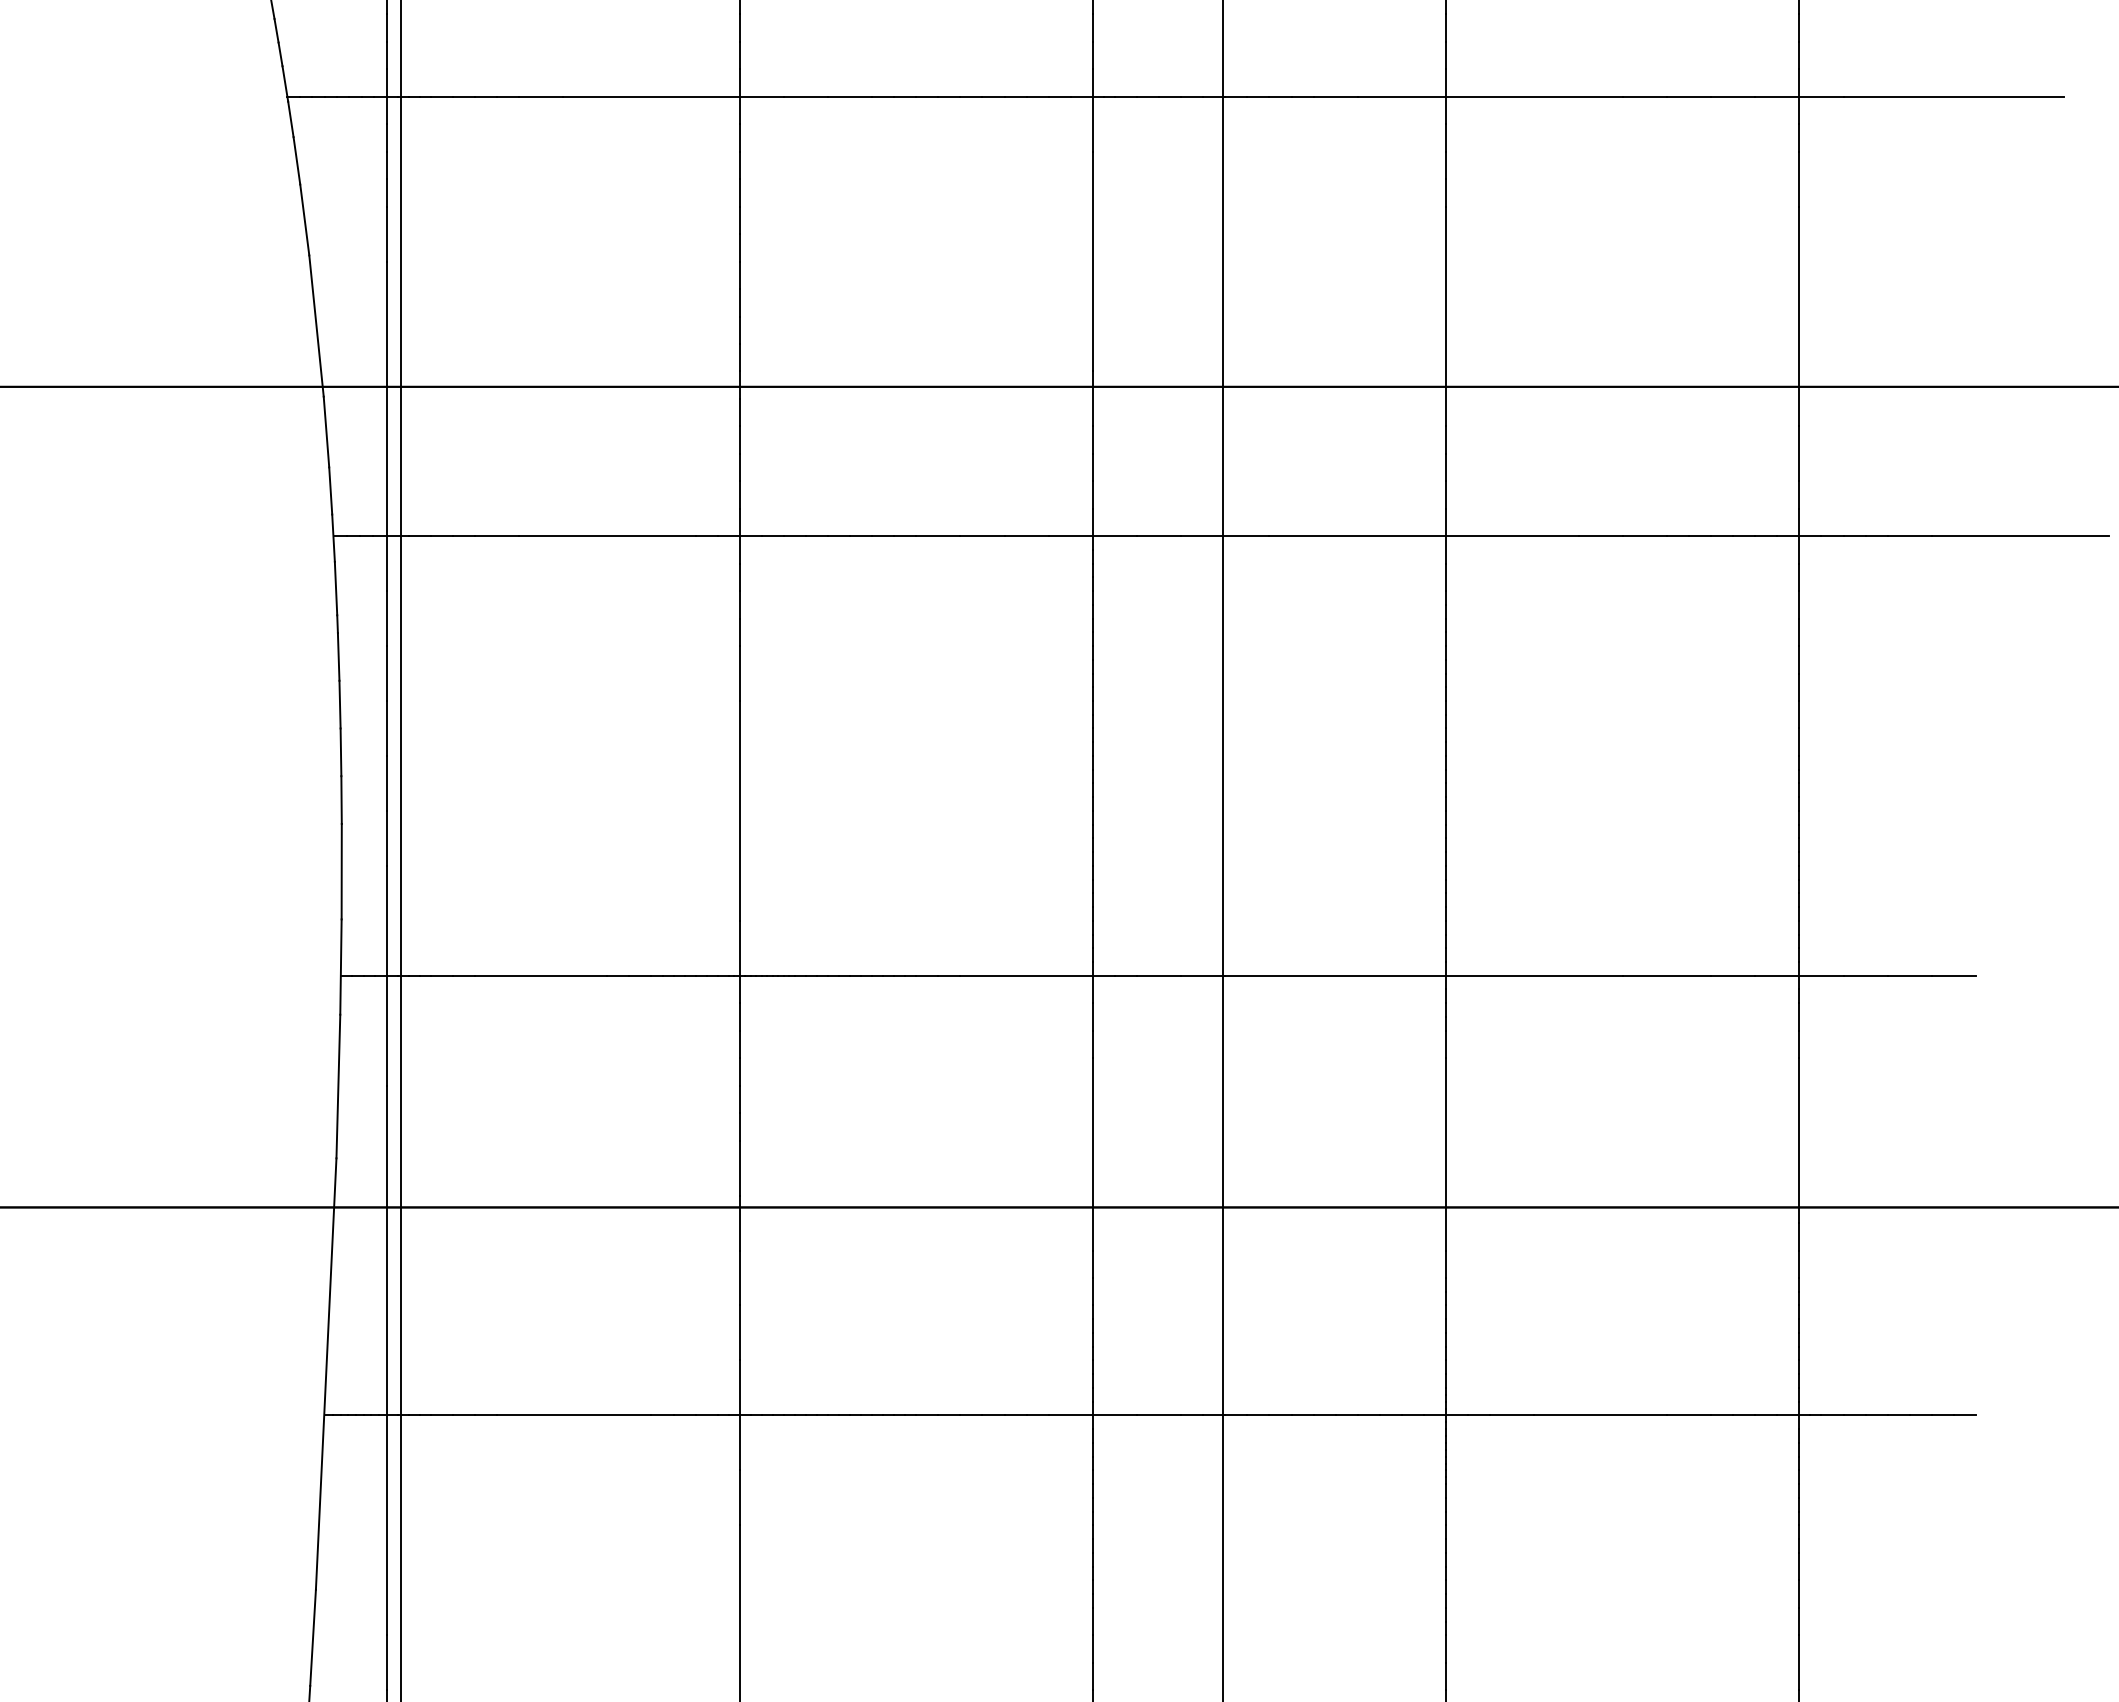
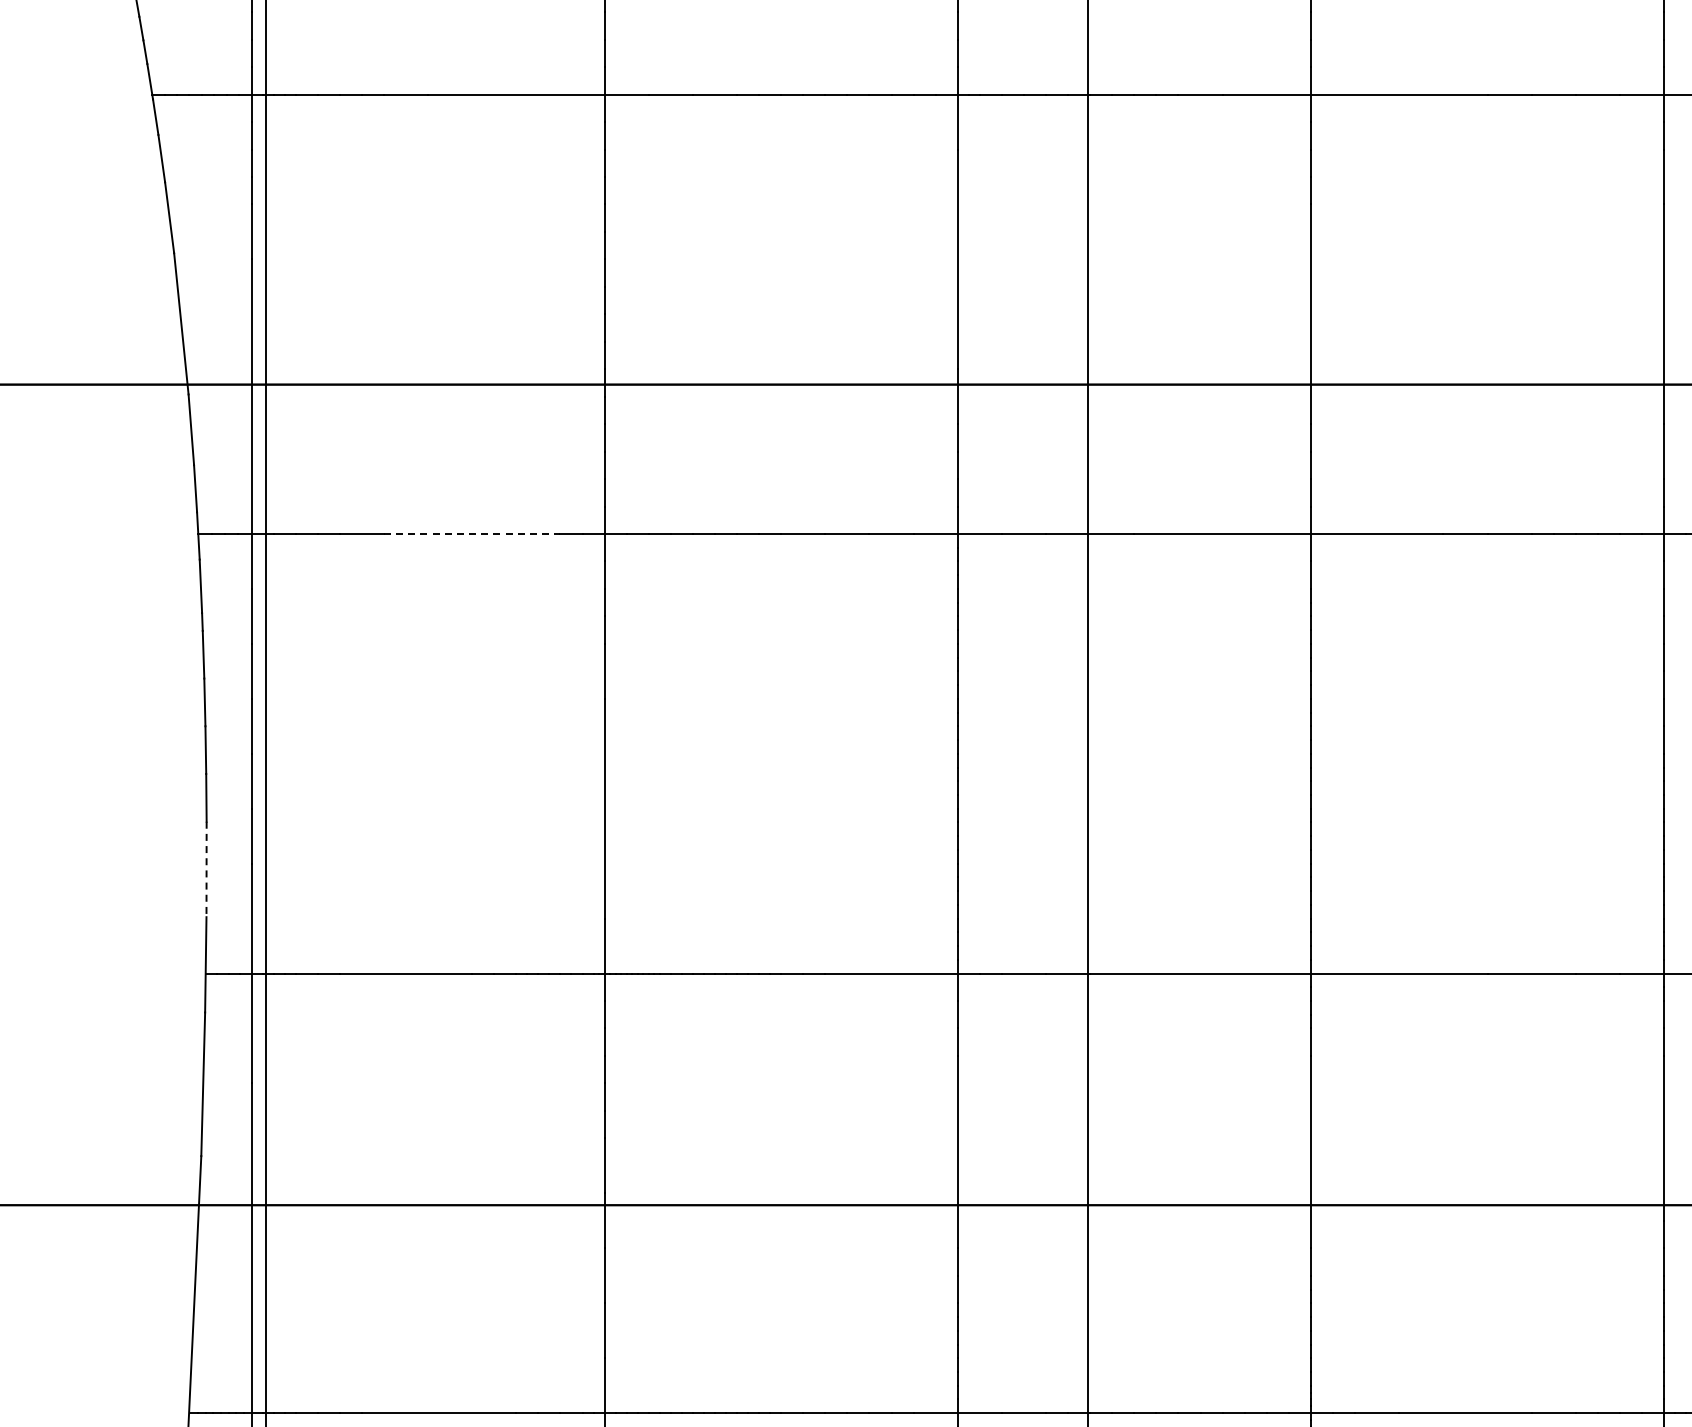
line: (607, 536) -> (472, 534), solid -> dashed
line: (341, 871) -> (206, 869), solid -> dashed

